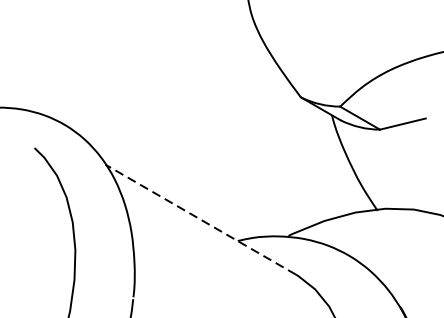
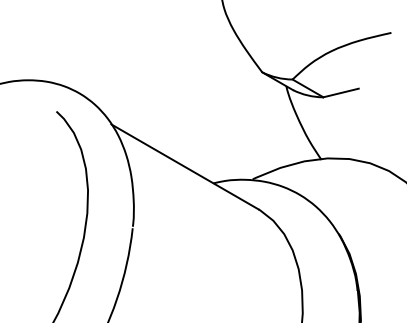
line: (200, 219) -> (184, 166), dashed -> solid

